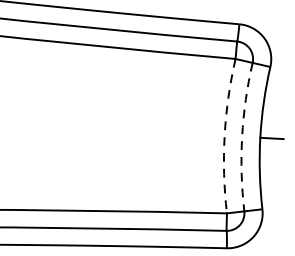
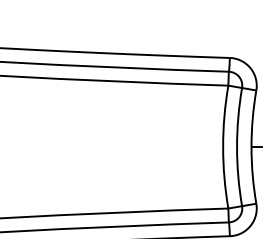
arc: (225, 136) -> (223, 147), dashed -> solid
arc: (242, 137) -> (237, 147), dashed -> solid

